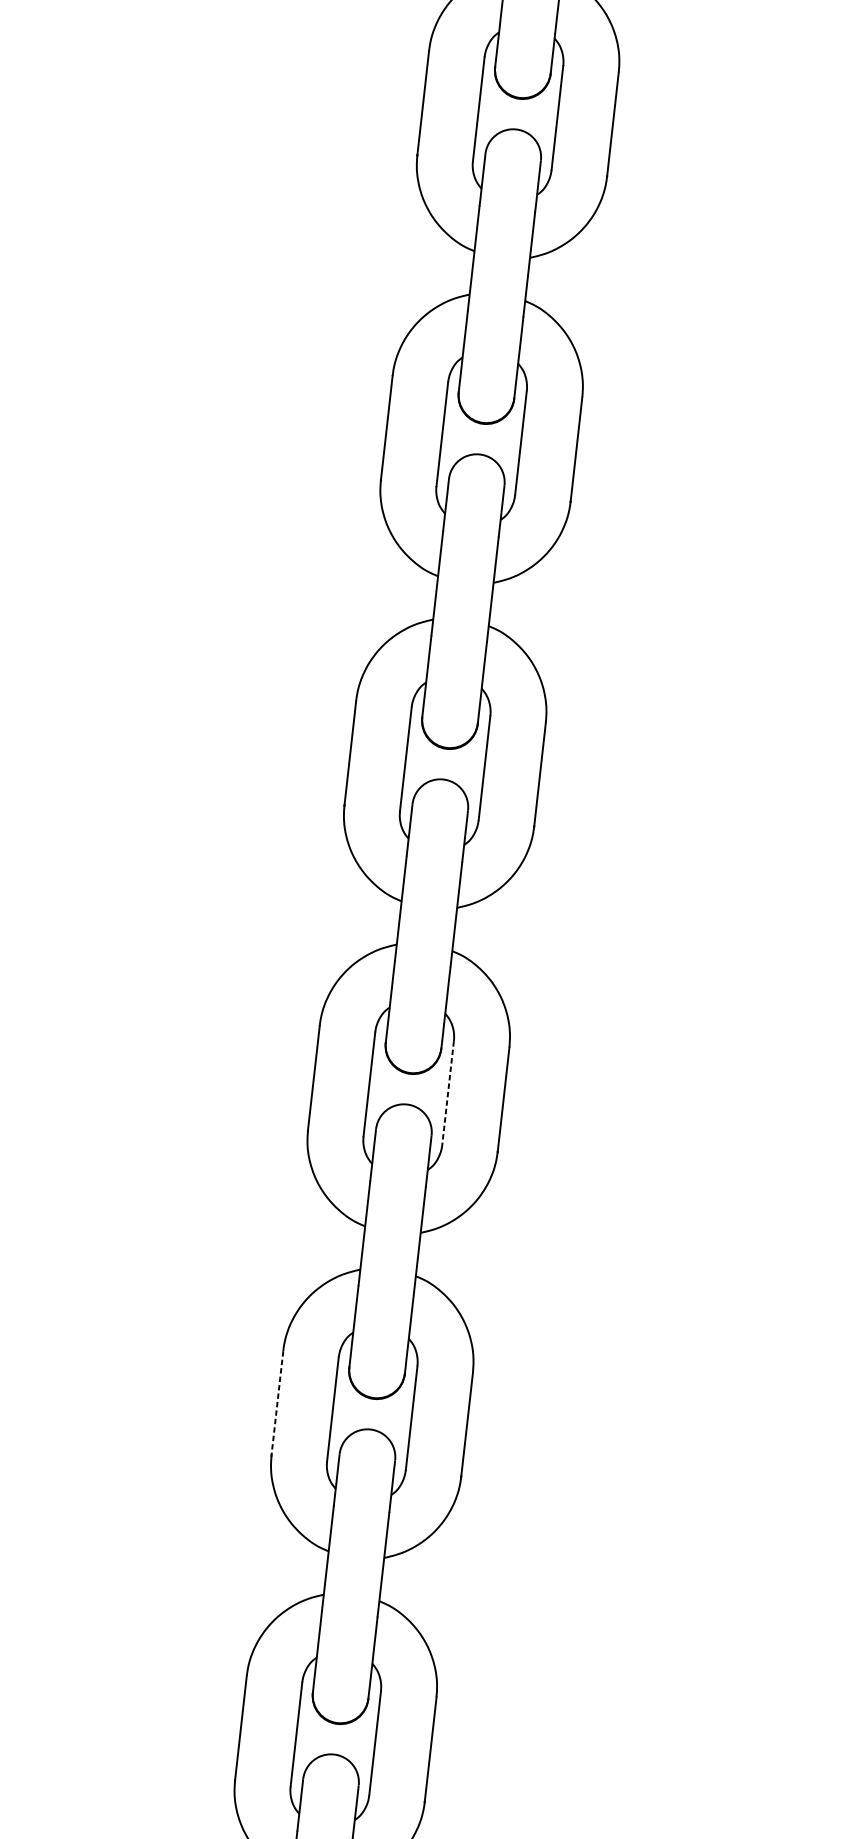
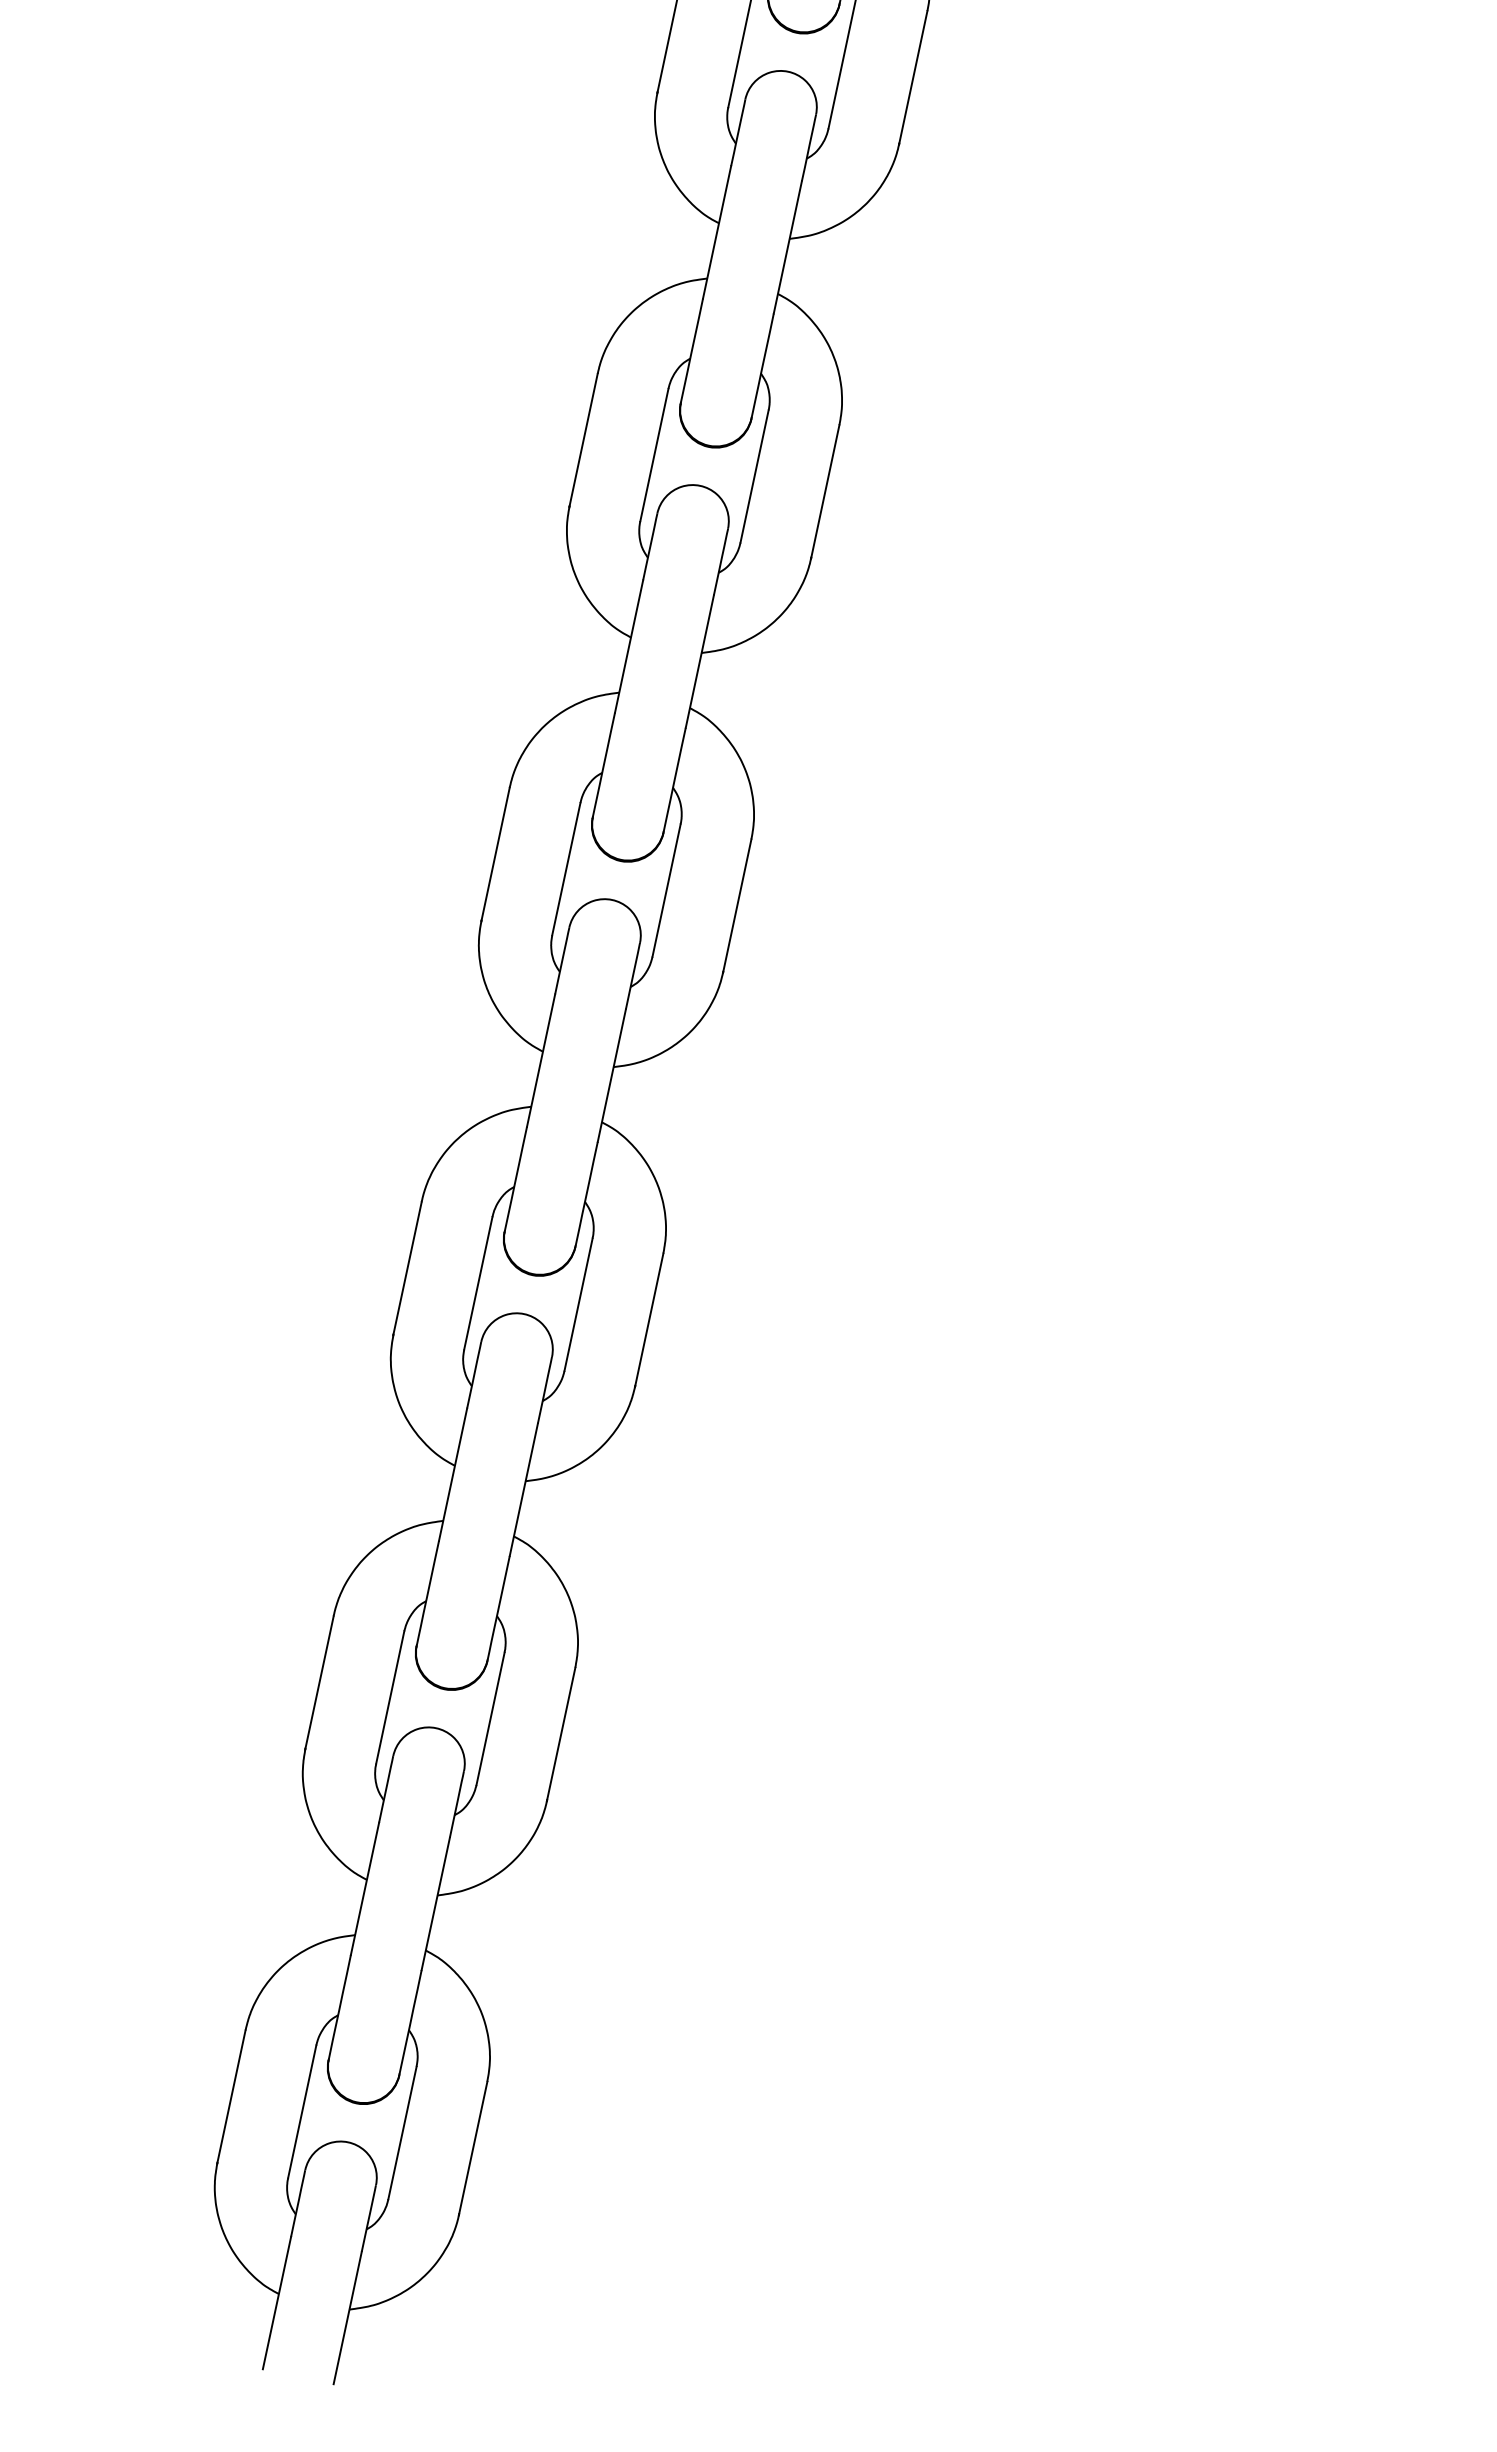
line: (448, 1093) -> (578, 1304), dashed -> solid
line: (277, 1403) -> (319, 1682), dashed -> solid

